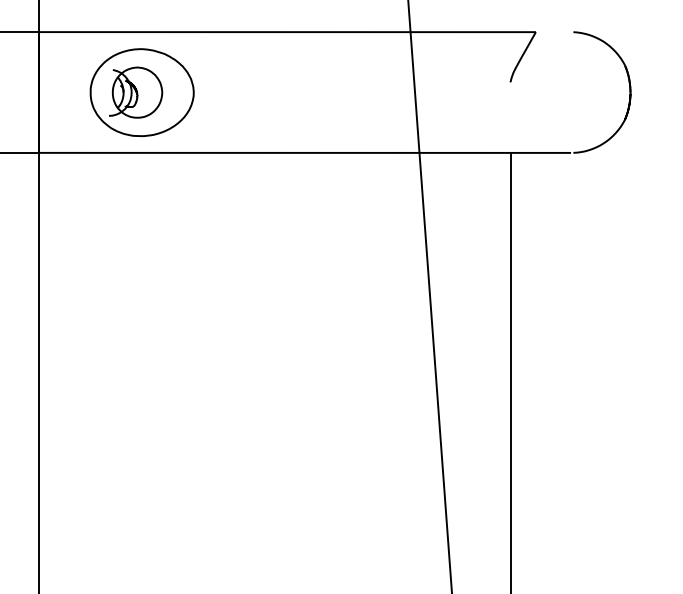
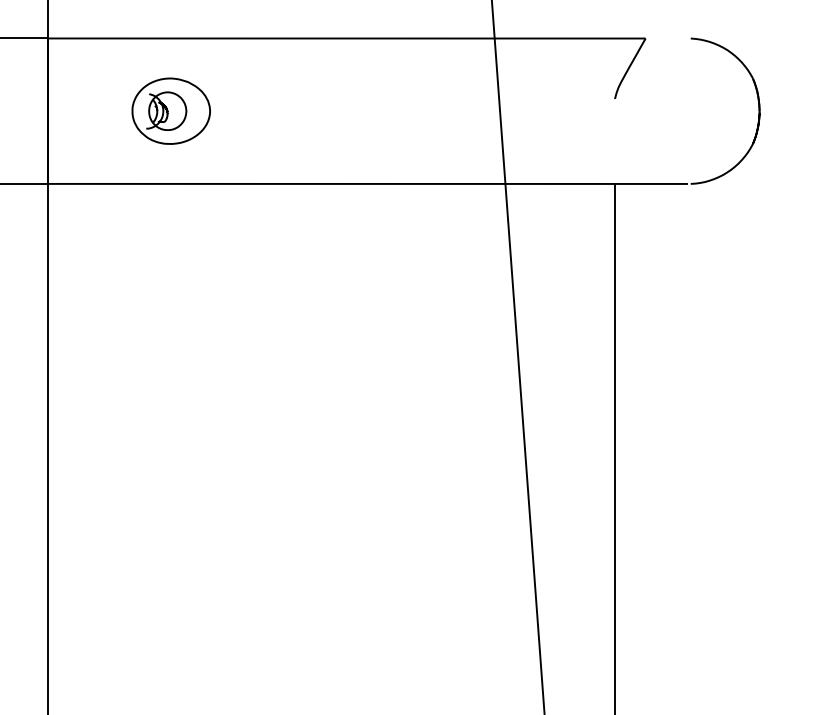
part: (141, 91) -> (170, 110), size x0.62

